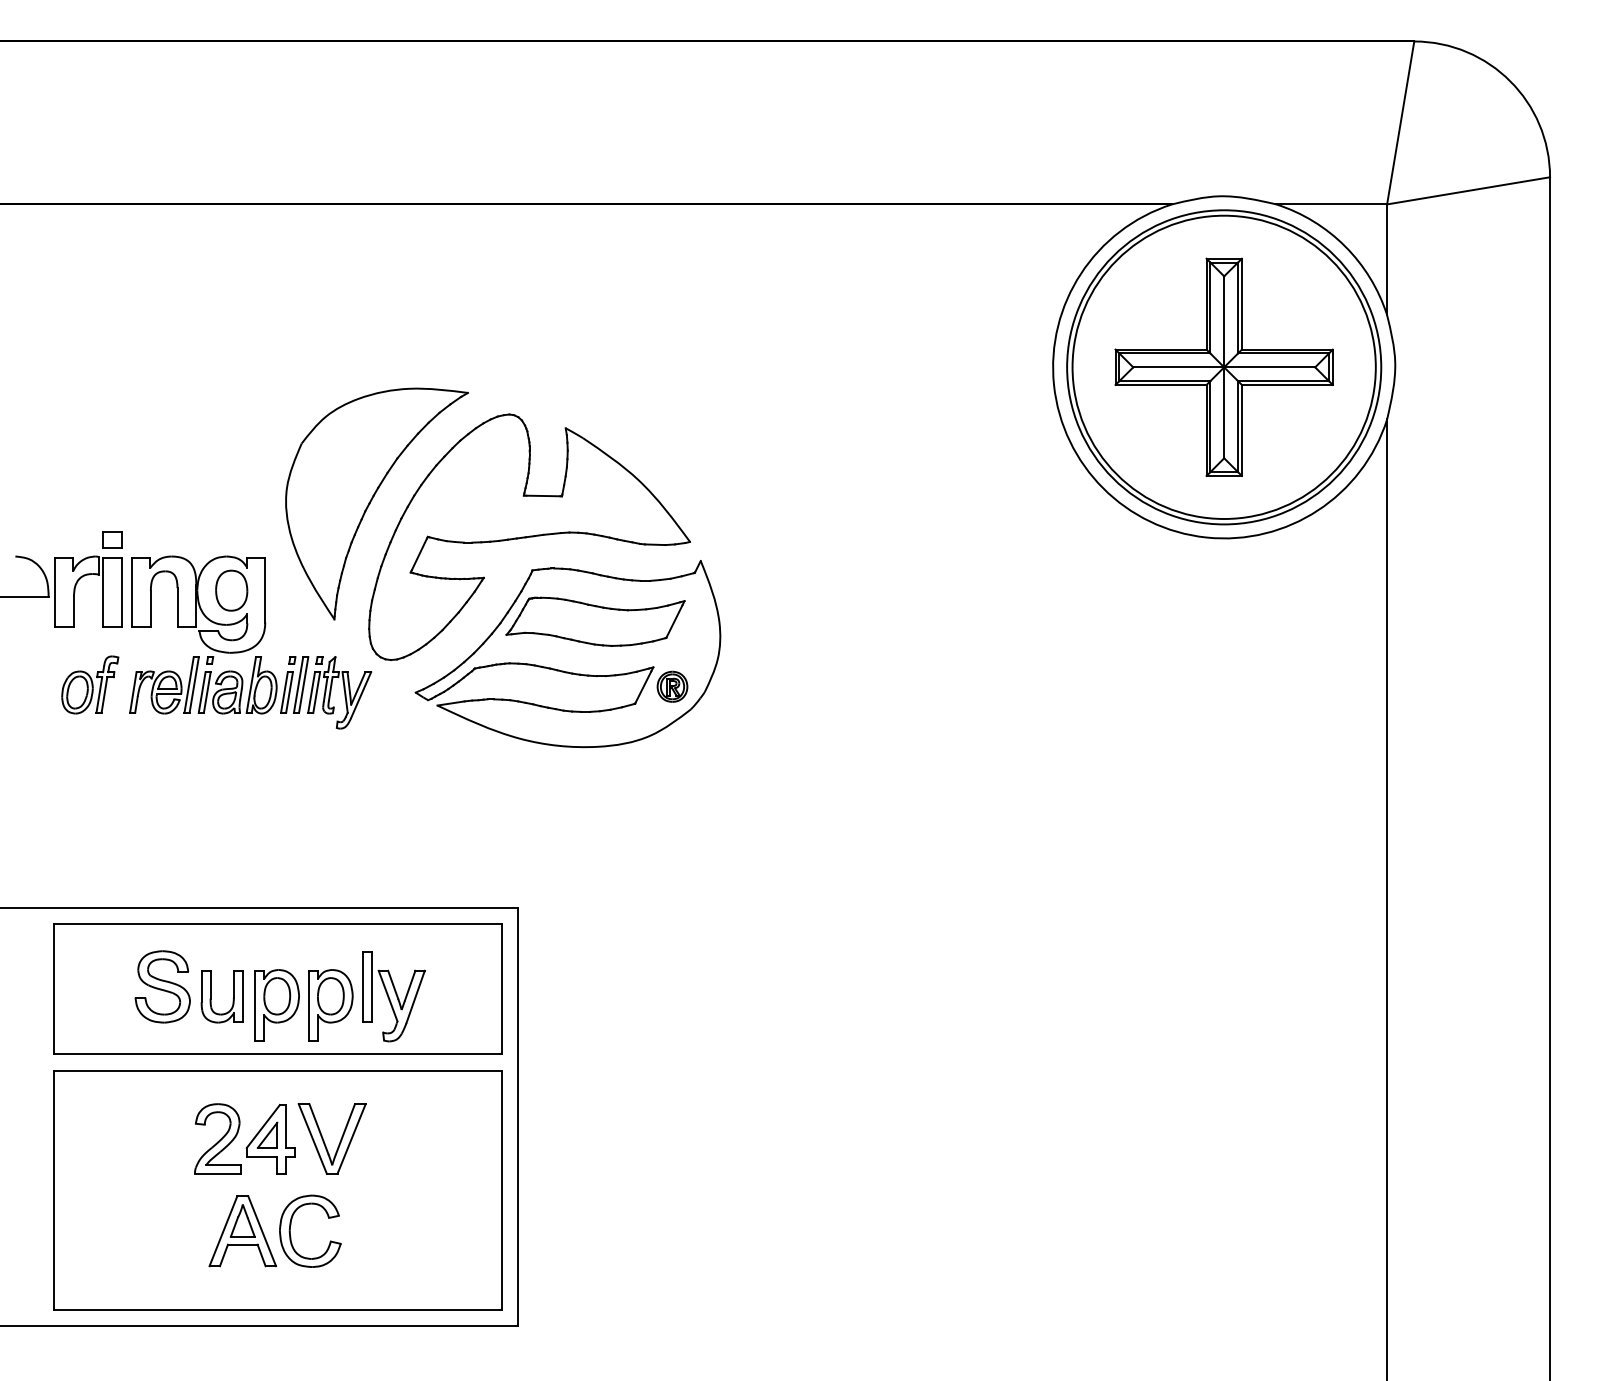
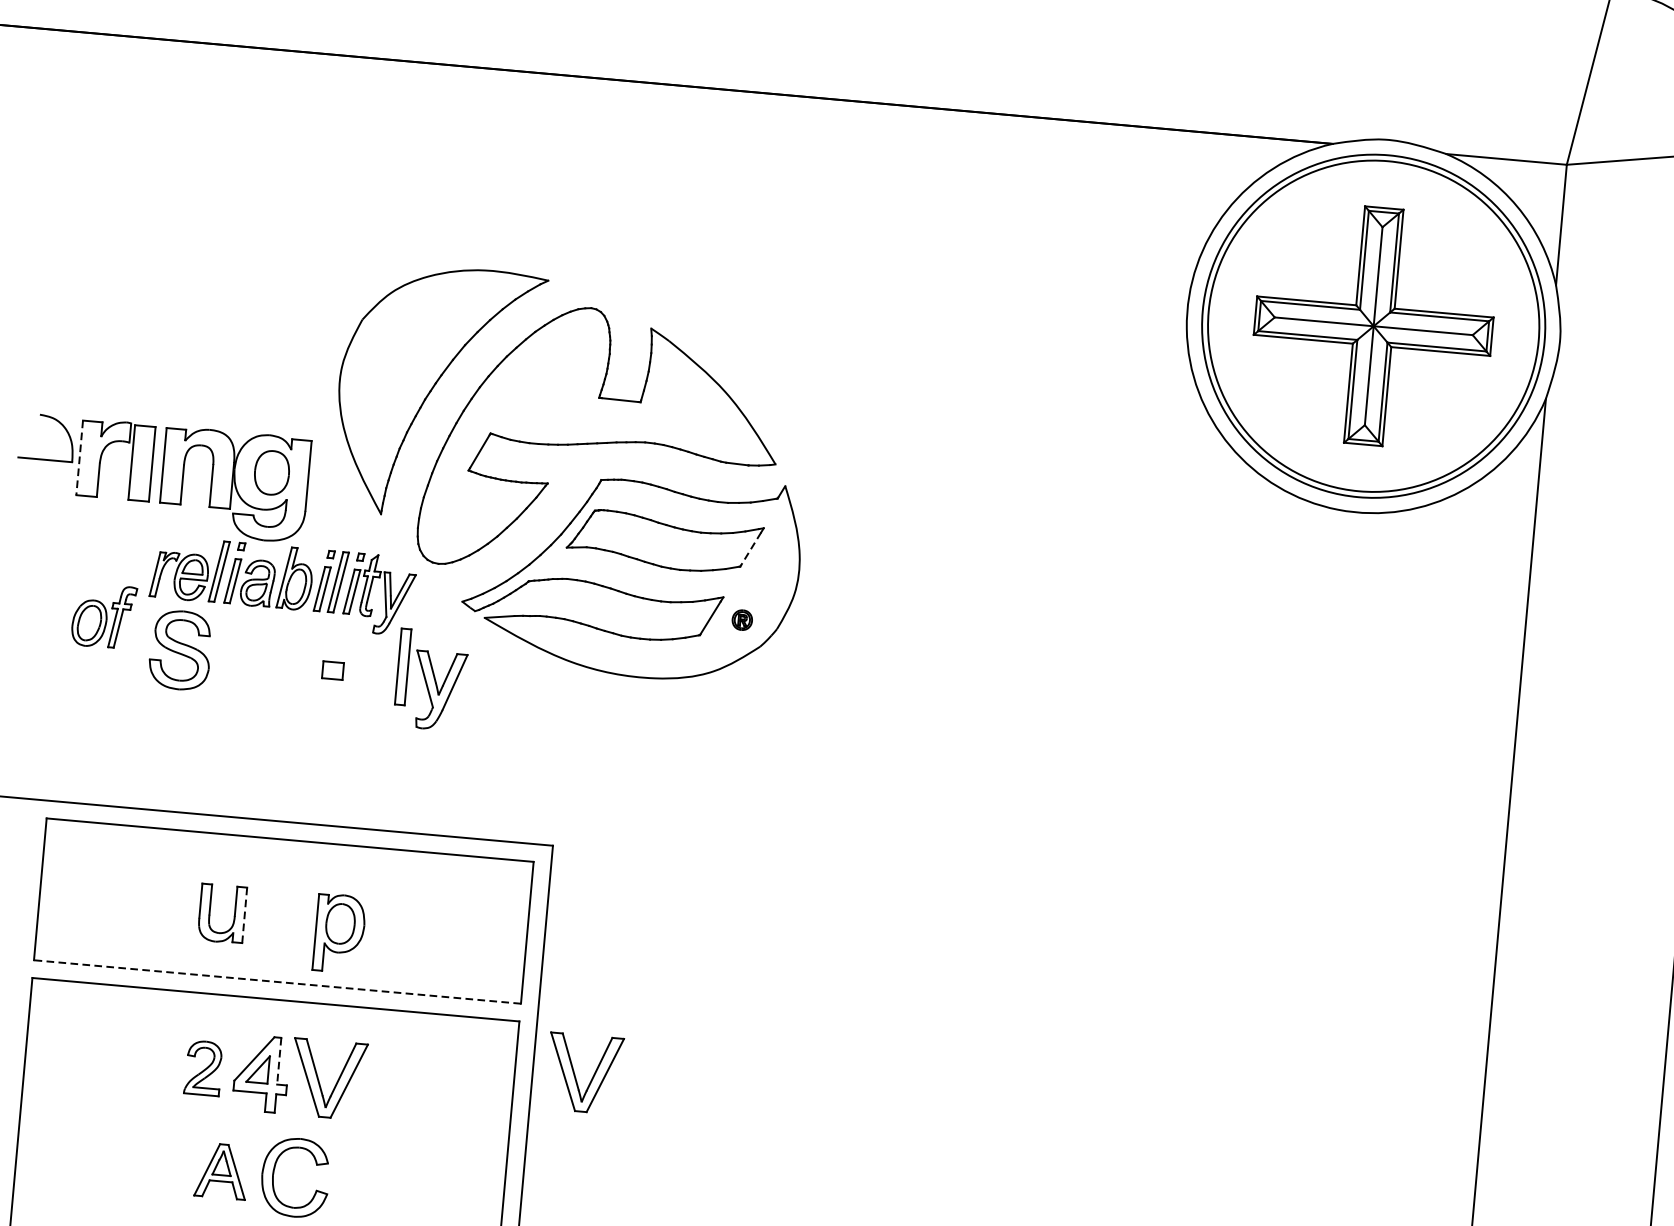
part: (112, 539) -> (333, 670), moved
line: (55, 593) -> (79, 458), solid -> dashed
line: (674, 621) -> (750, 549), solid -> dashed
part: (90, 684) -> (104, 615), moved
part: (672, 686) -> (742, 619), size x0.6
part: (162, 986) -> (180, 649), moved
line: (242, 996) -> (244, 915), solid -> dashed
part: (393, 996) -> (430, 679), moved
part: (276, 1005) -> (280, 928), removed
line: (278, 1054) -> (277, 982), solid -> dashed
part: (557, 1114) -> (575, 1074), added
line: (286, 1126) -> (279, 1061), solid -> dashed
part: (217, 1138) -> (203, 1067), size x0.7
part: (242, 1231) -> (221, 1171), size x0.7

